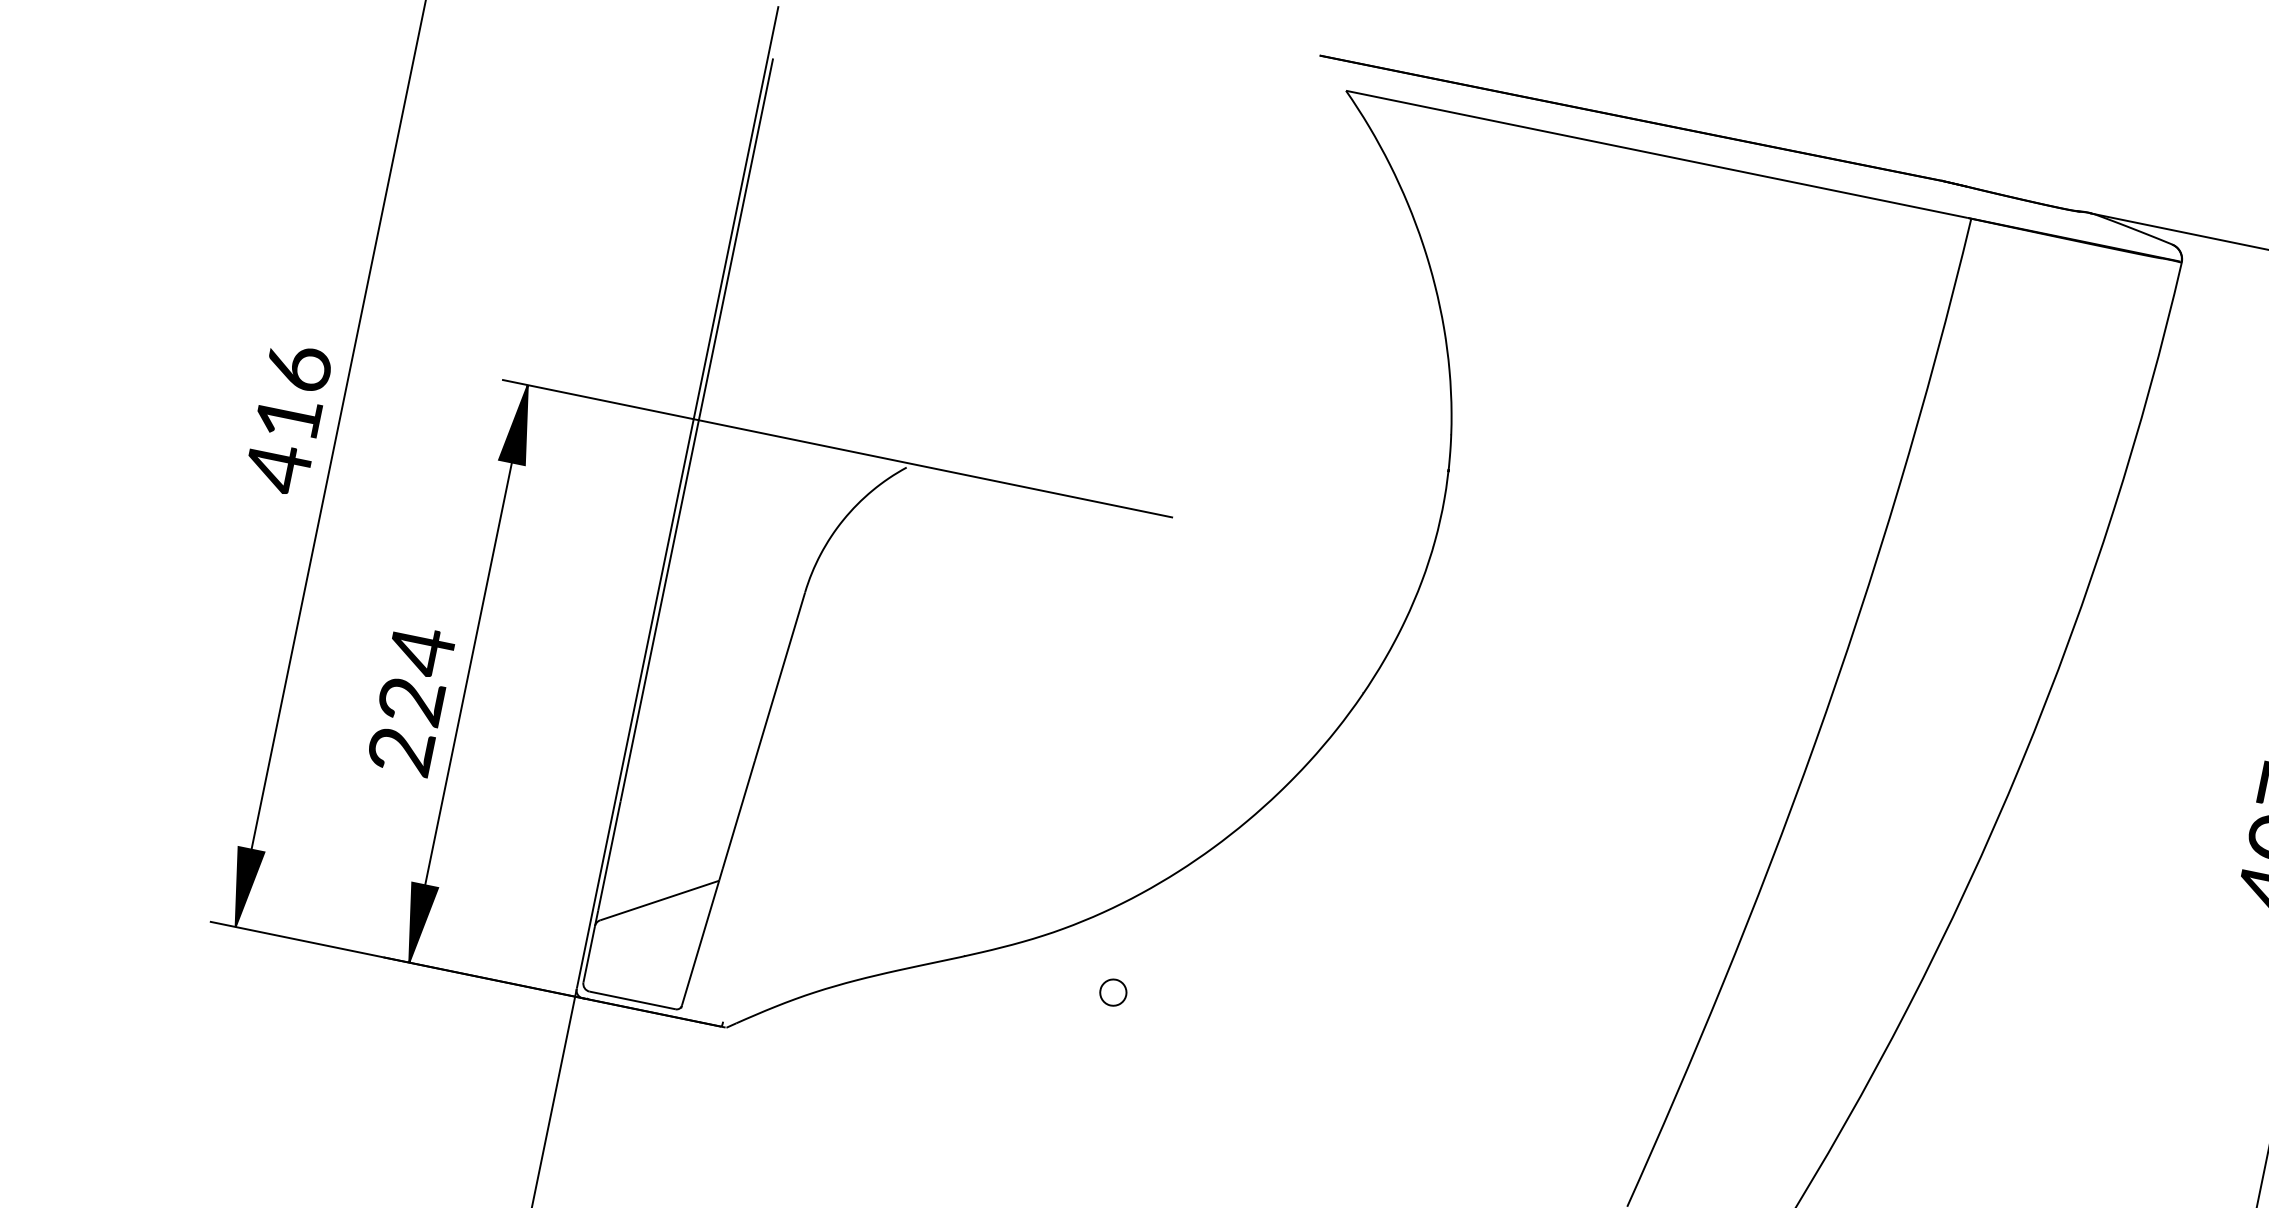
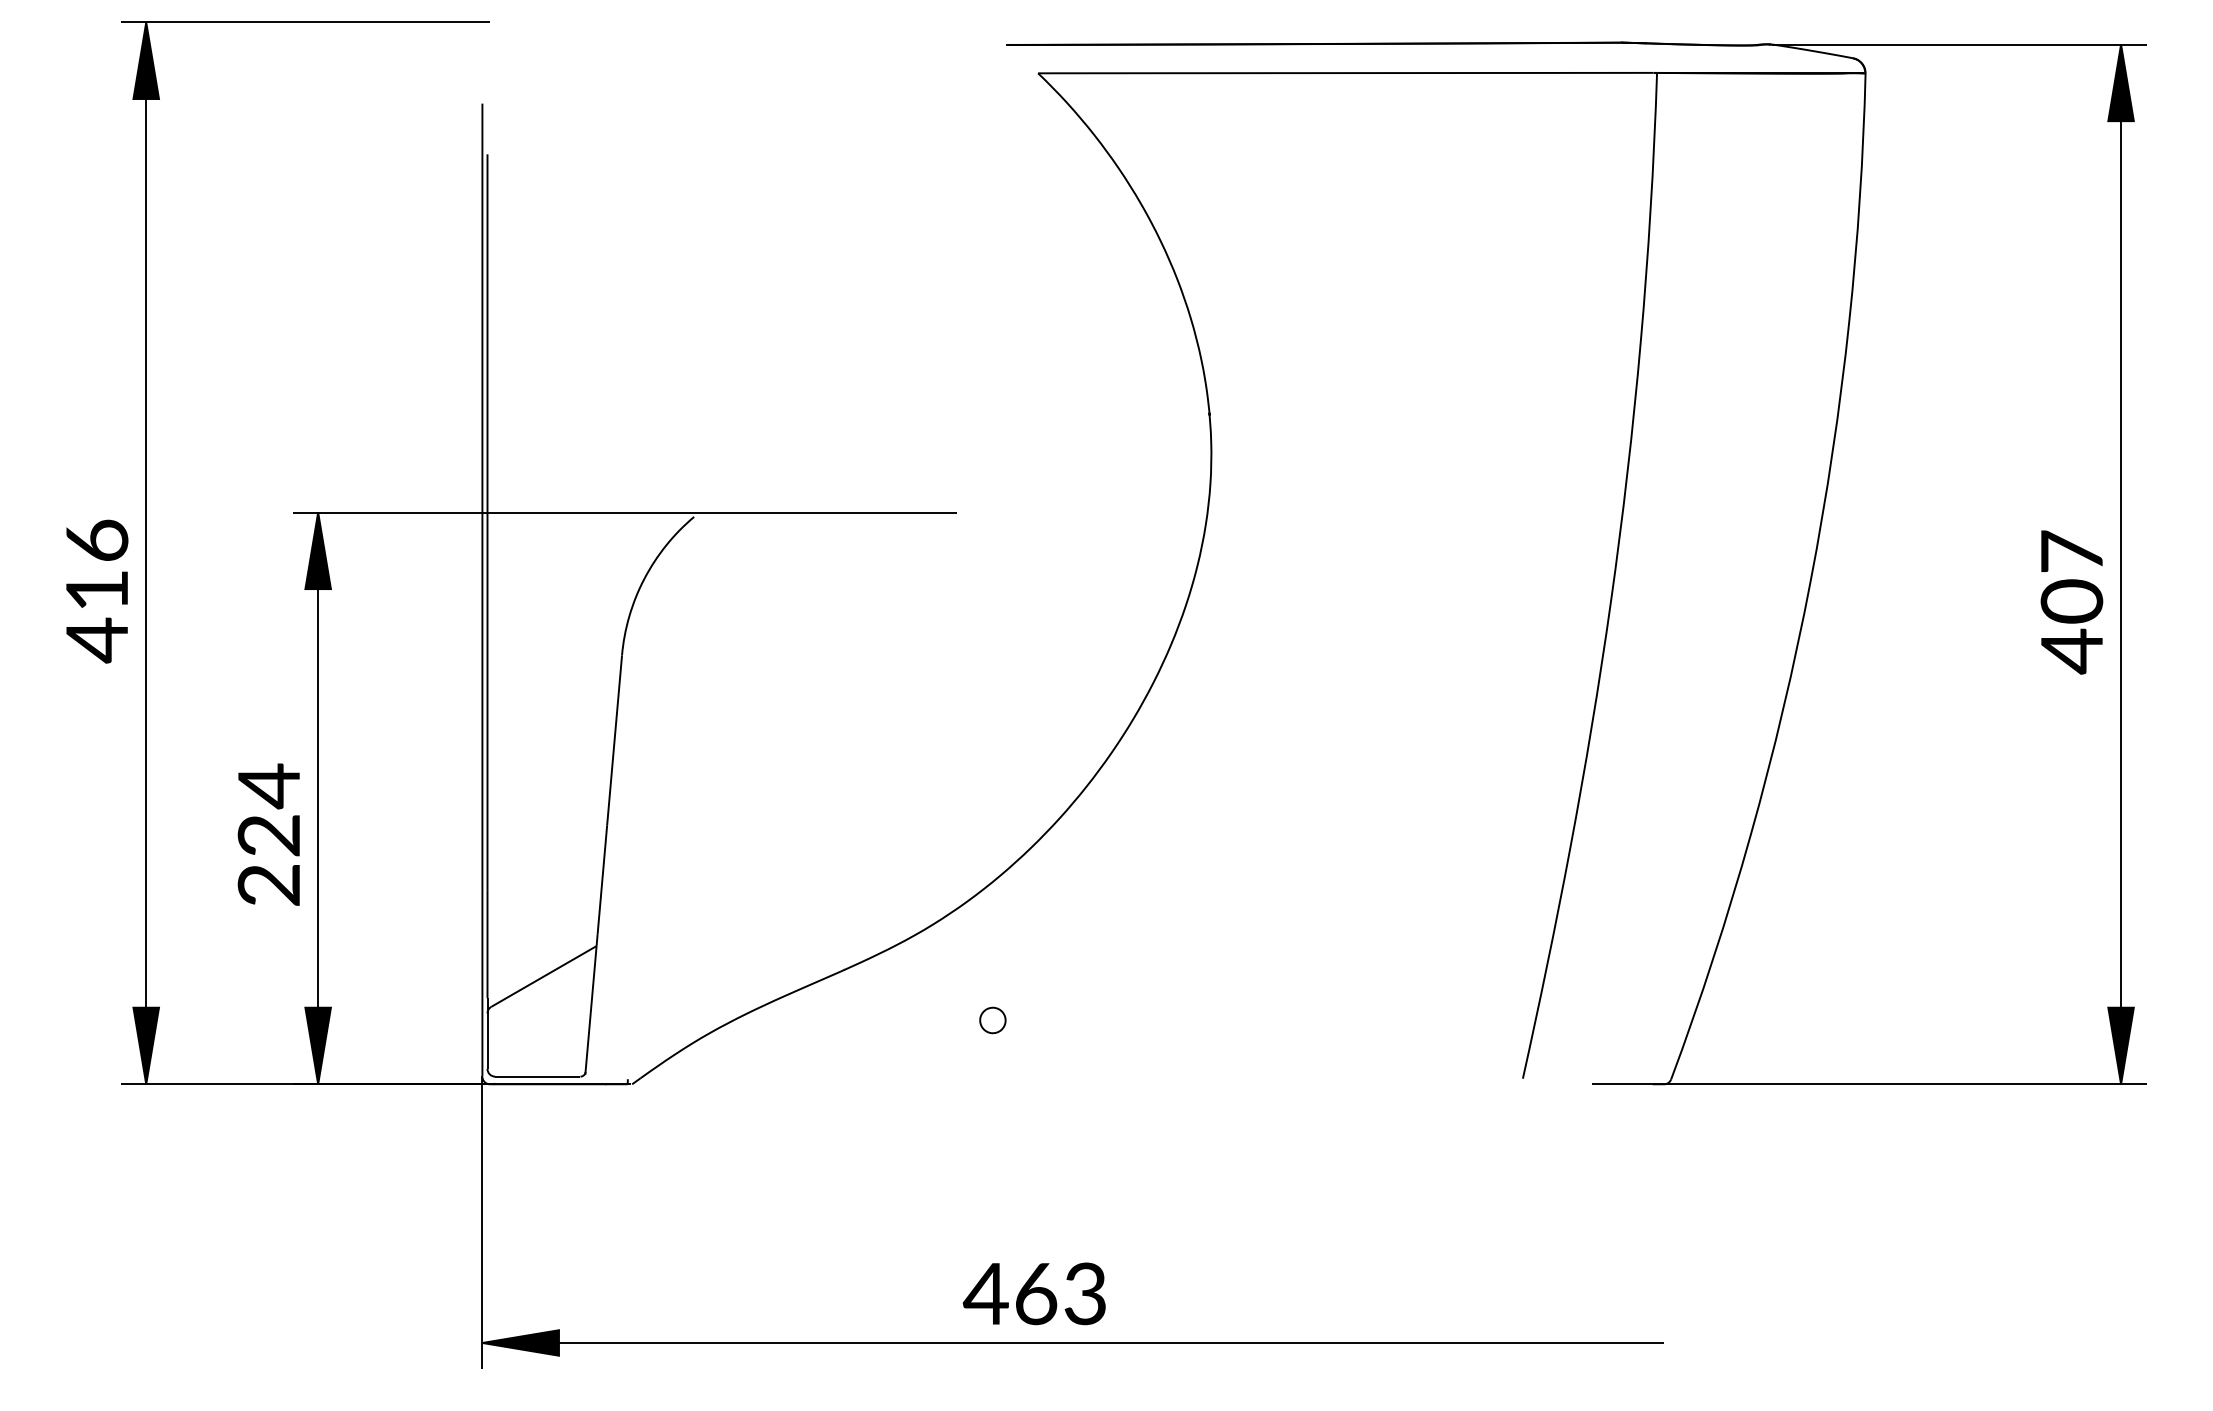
part: (1112, 992) -> (992, 1020), moved

